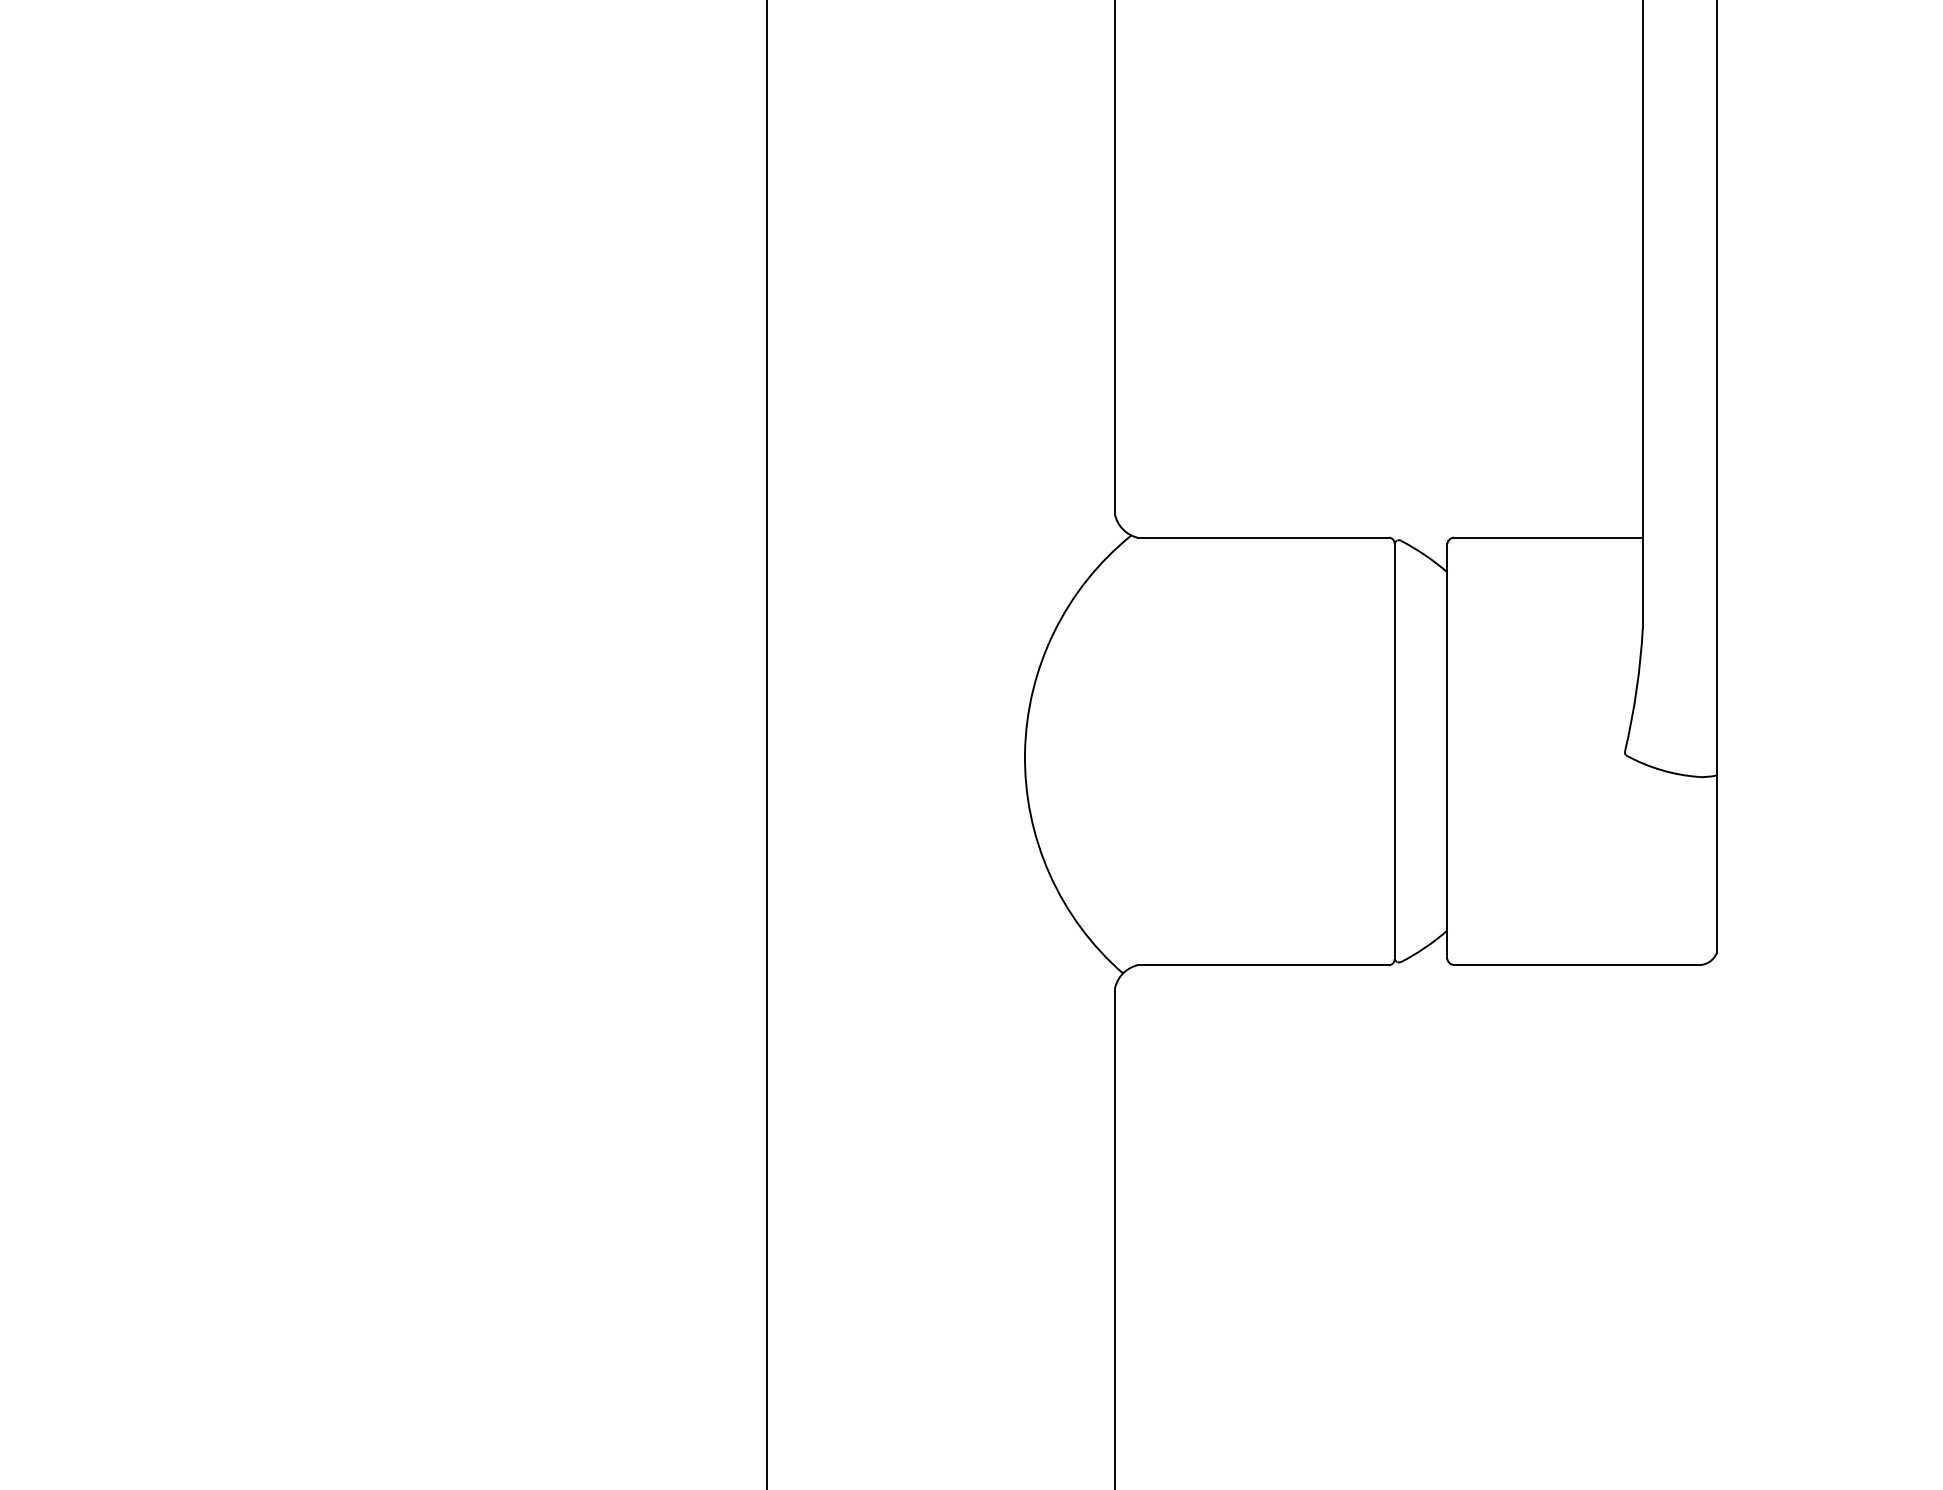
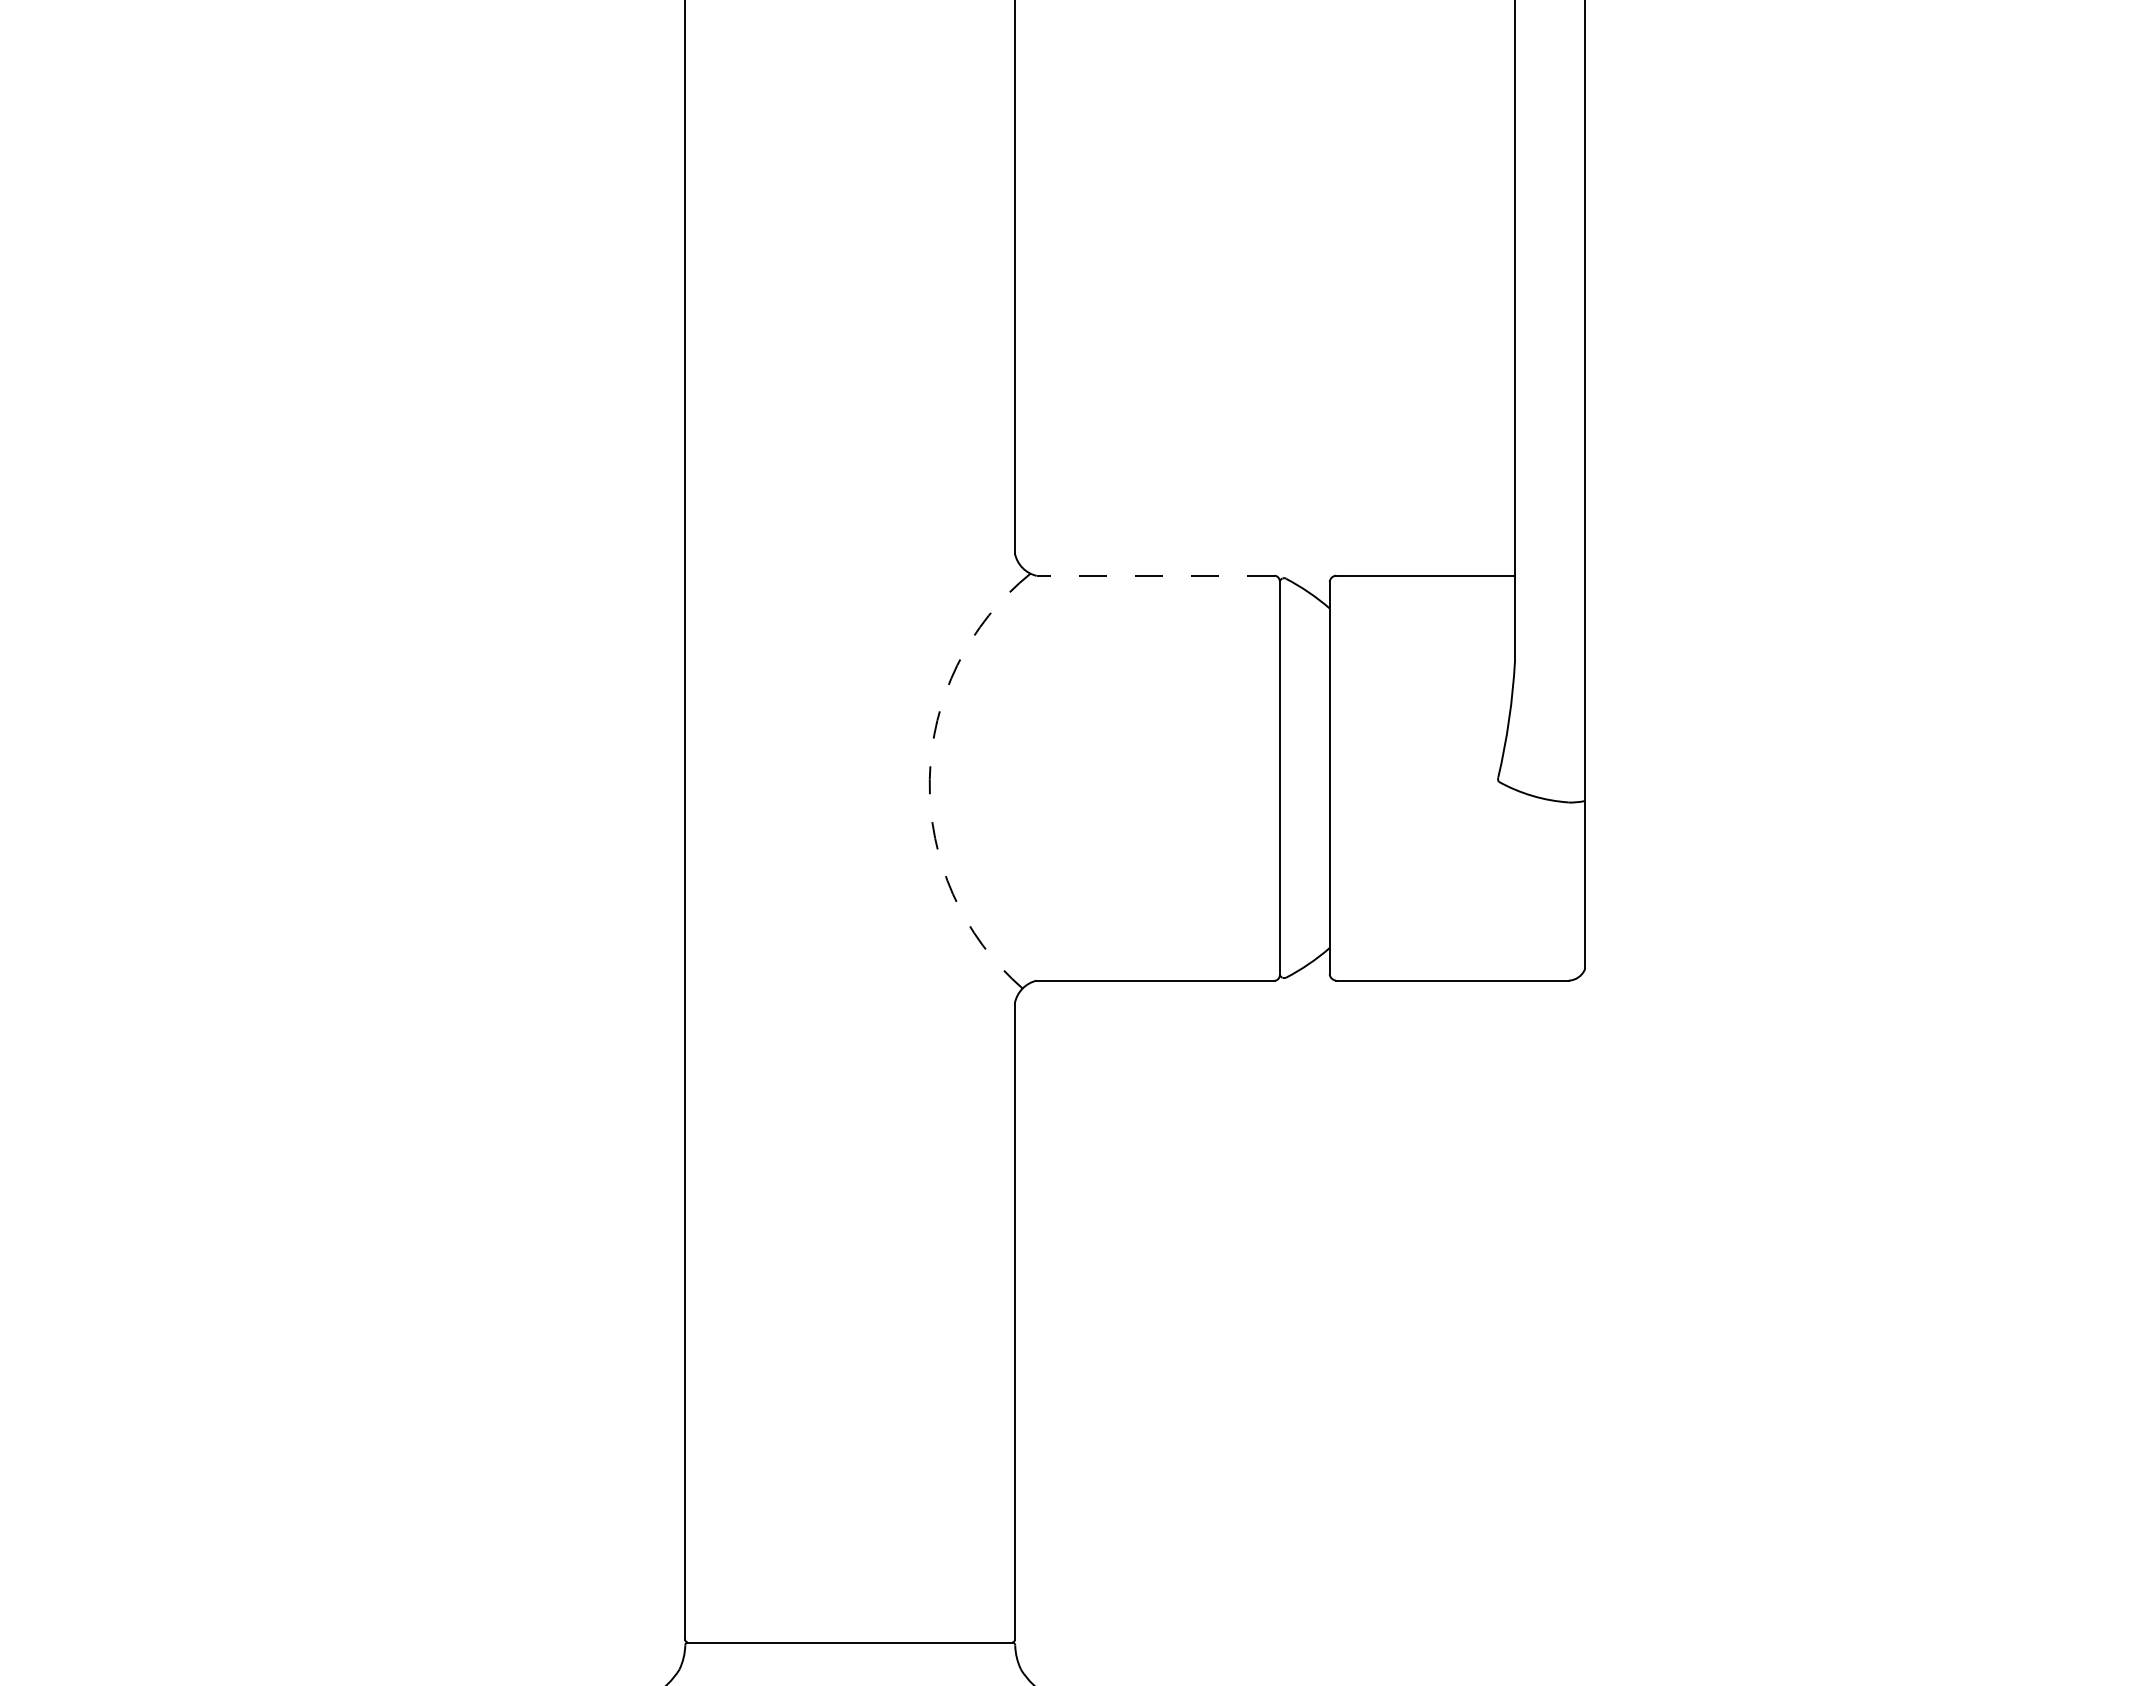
line: (1263, 537) -> (1155, 575), solid -> dashed
arc: (1024, 752) -> (929, 779), solid -> dashed

